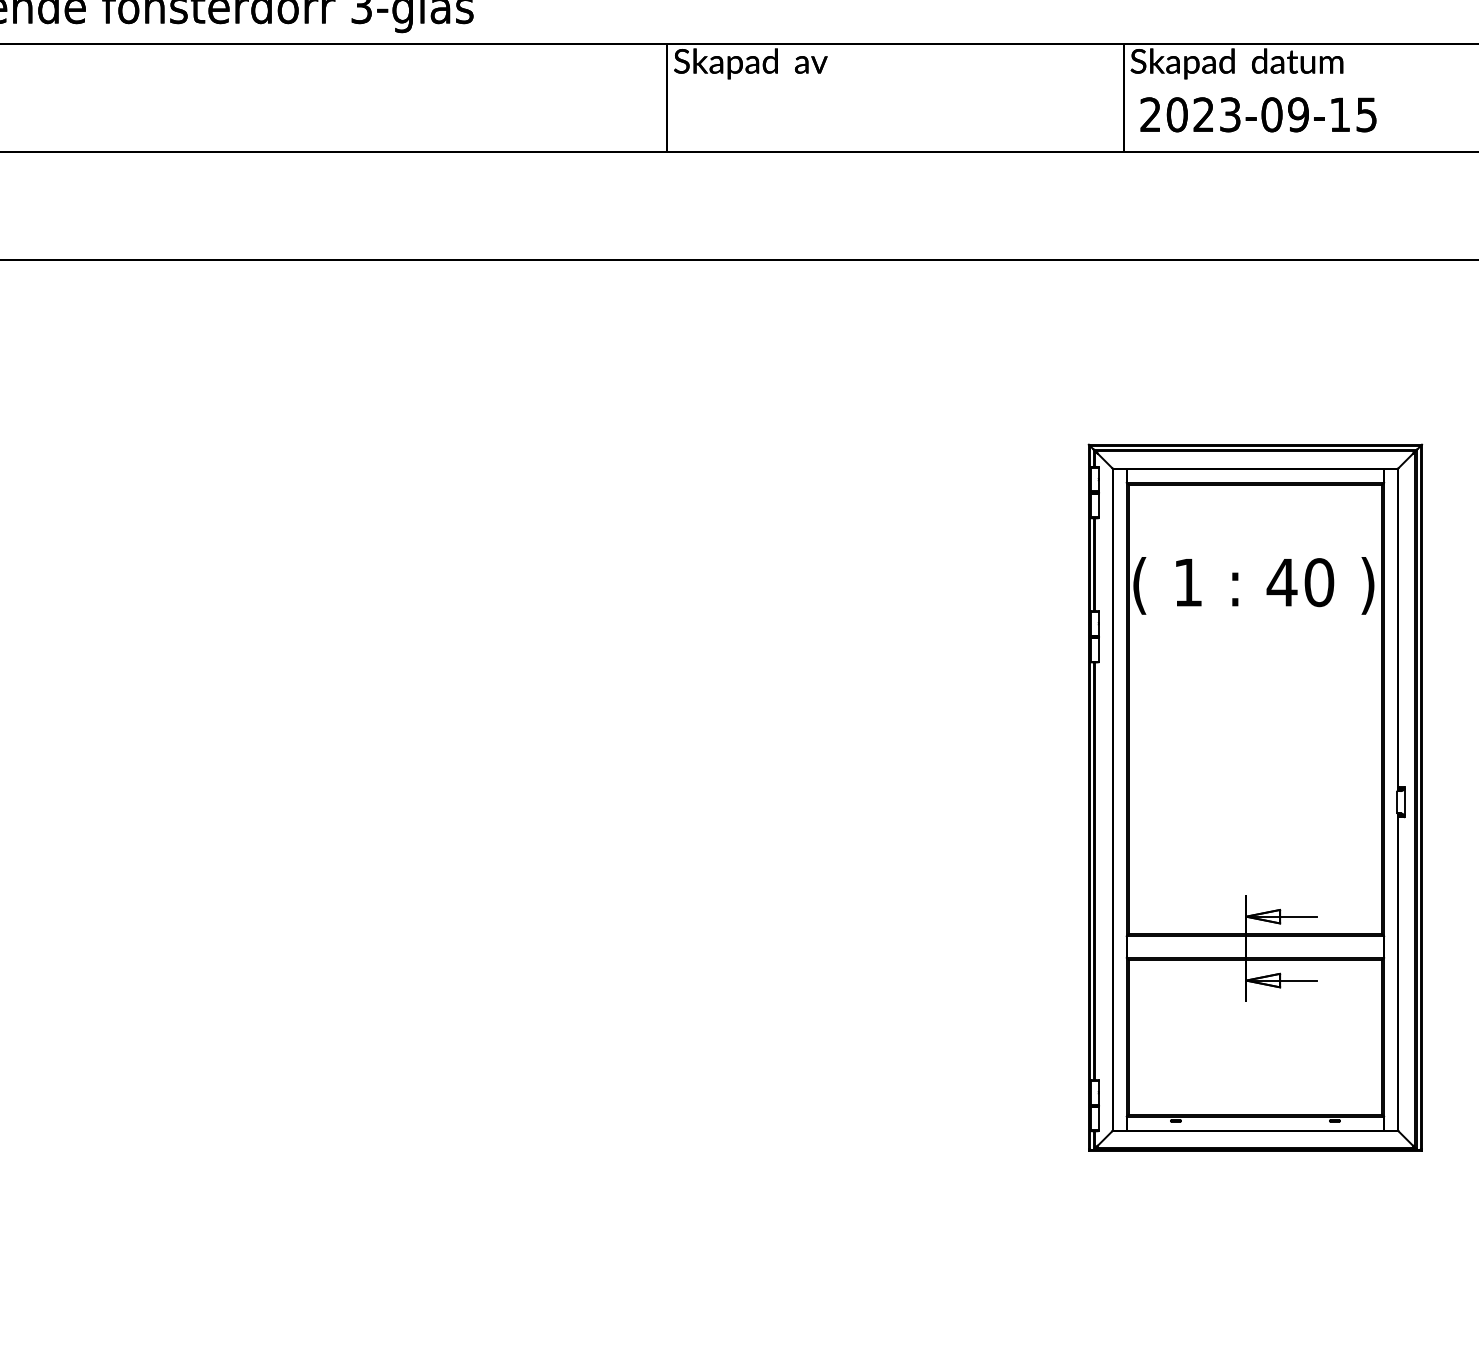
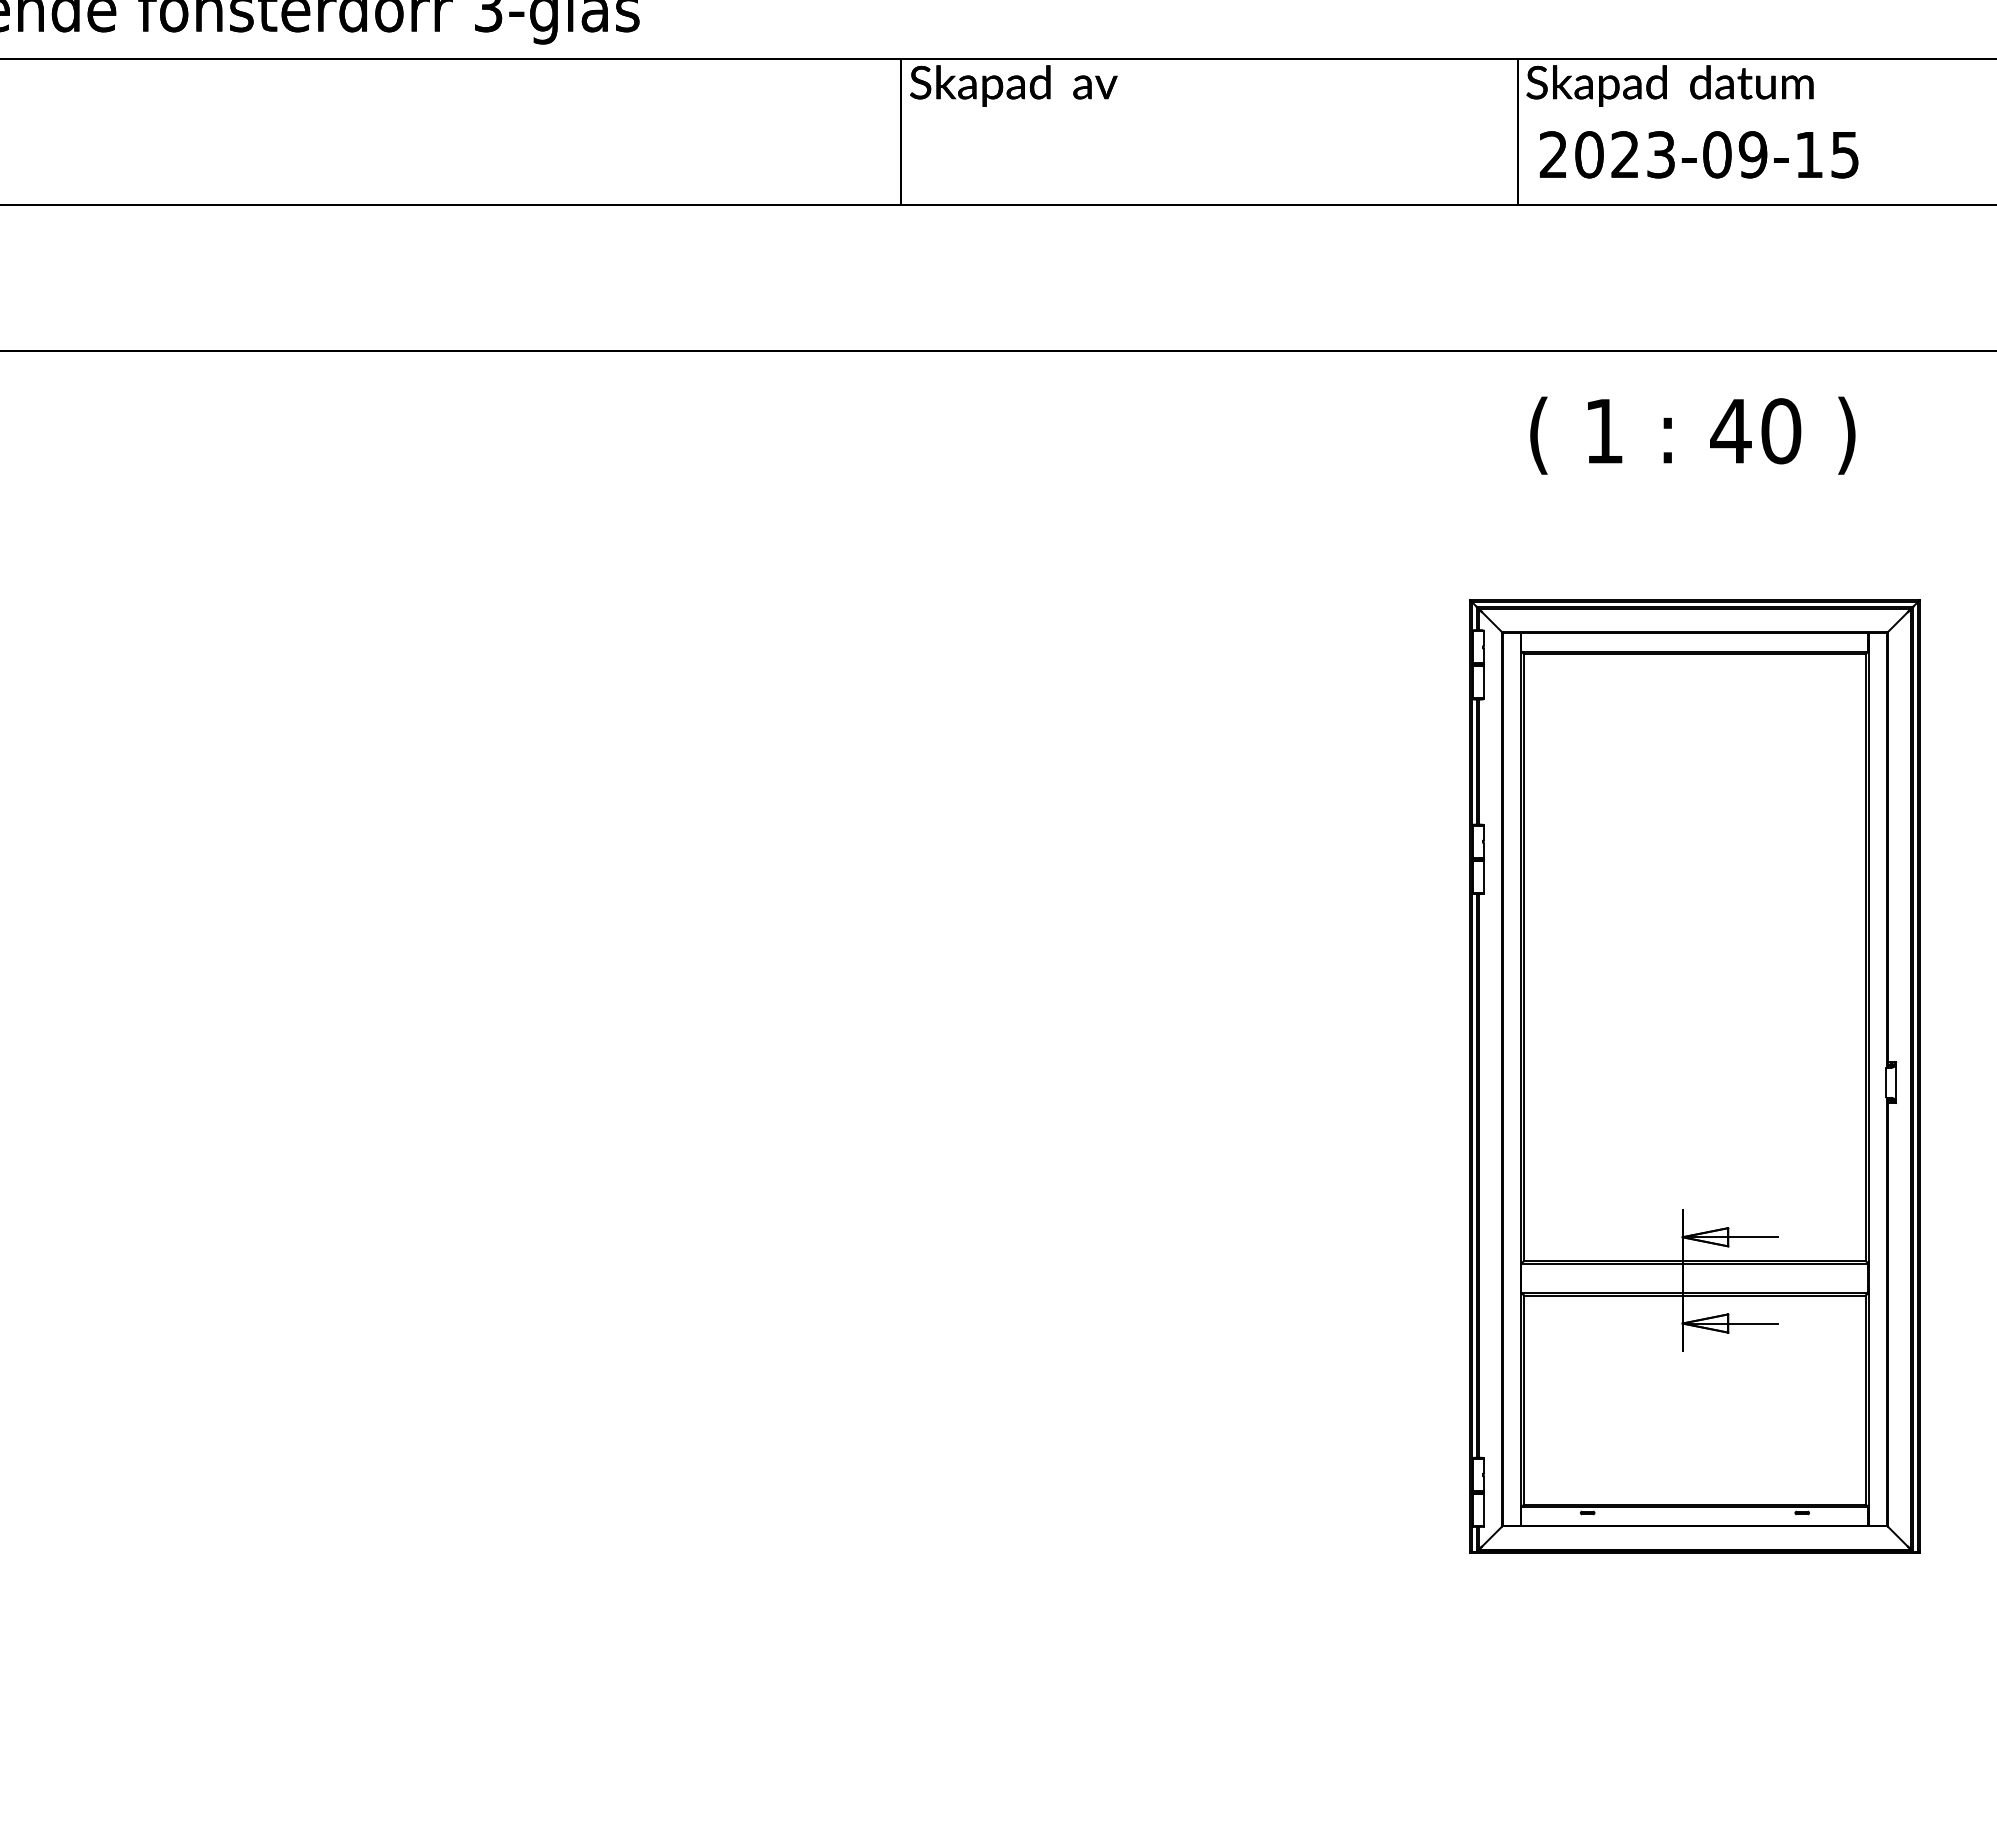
text: (1253, 585) -> (1692, 435), moved

